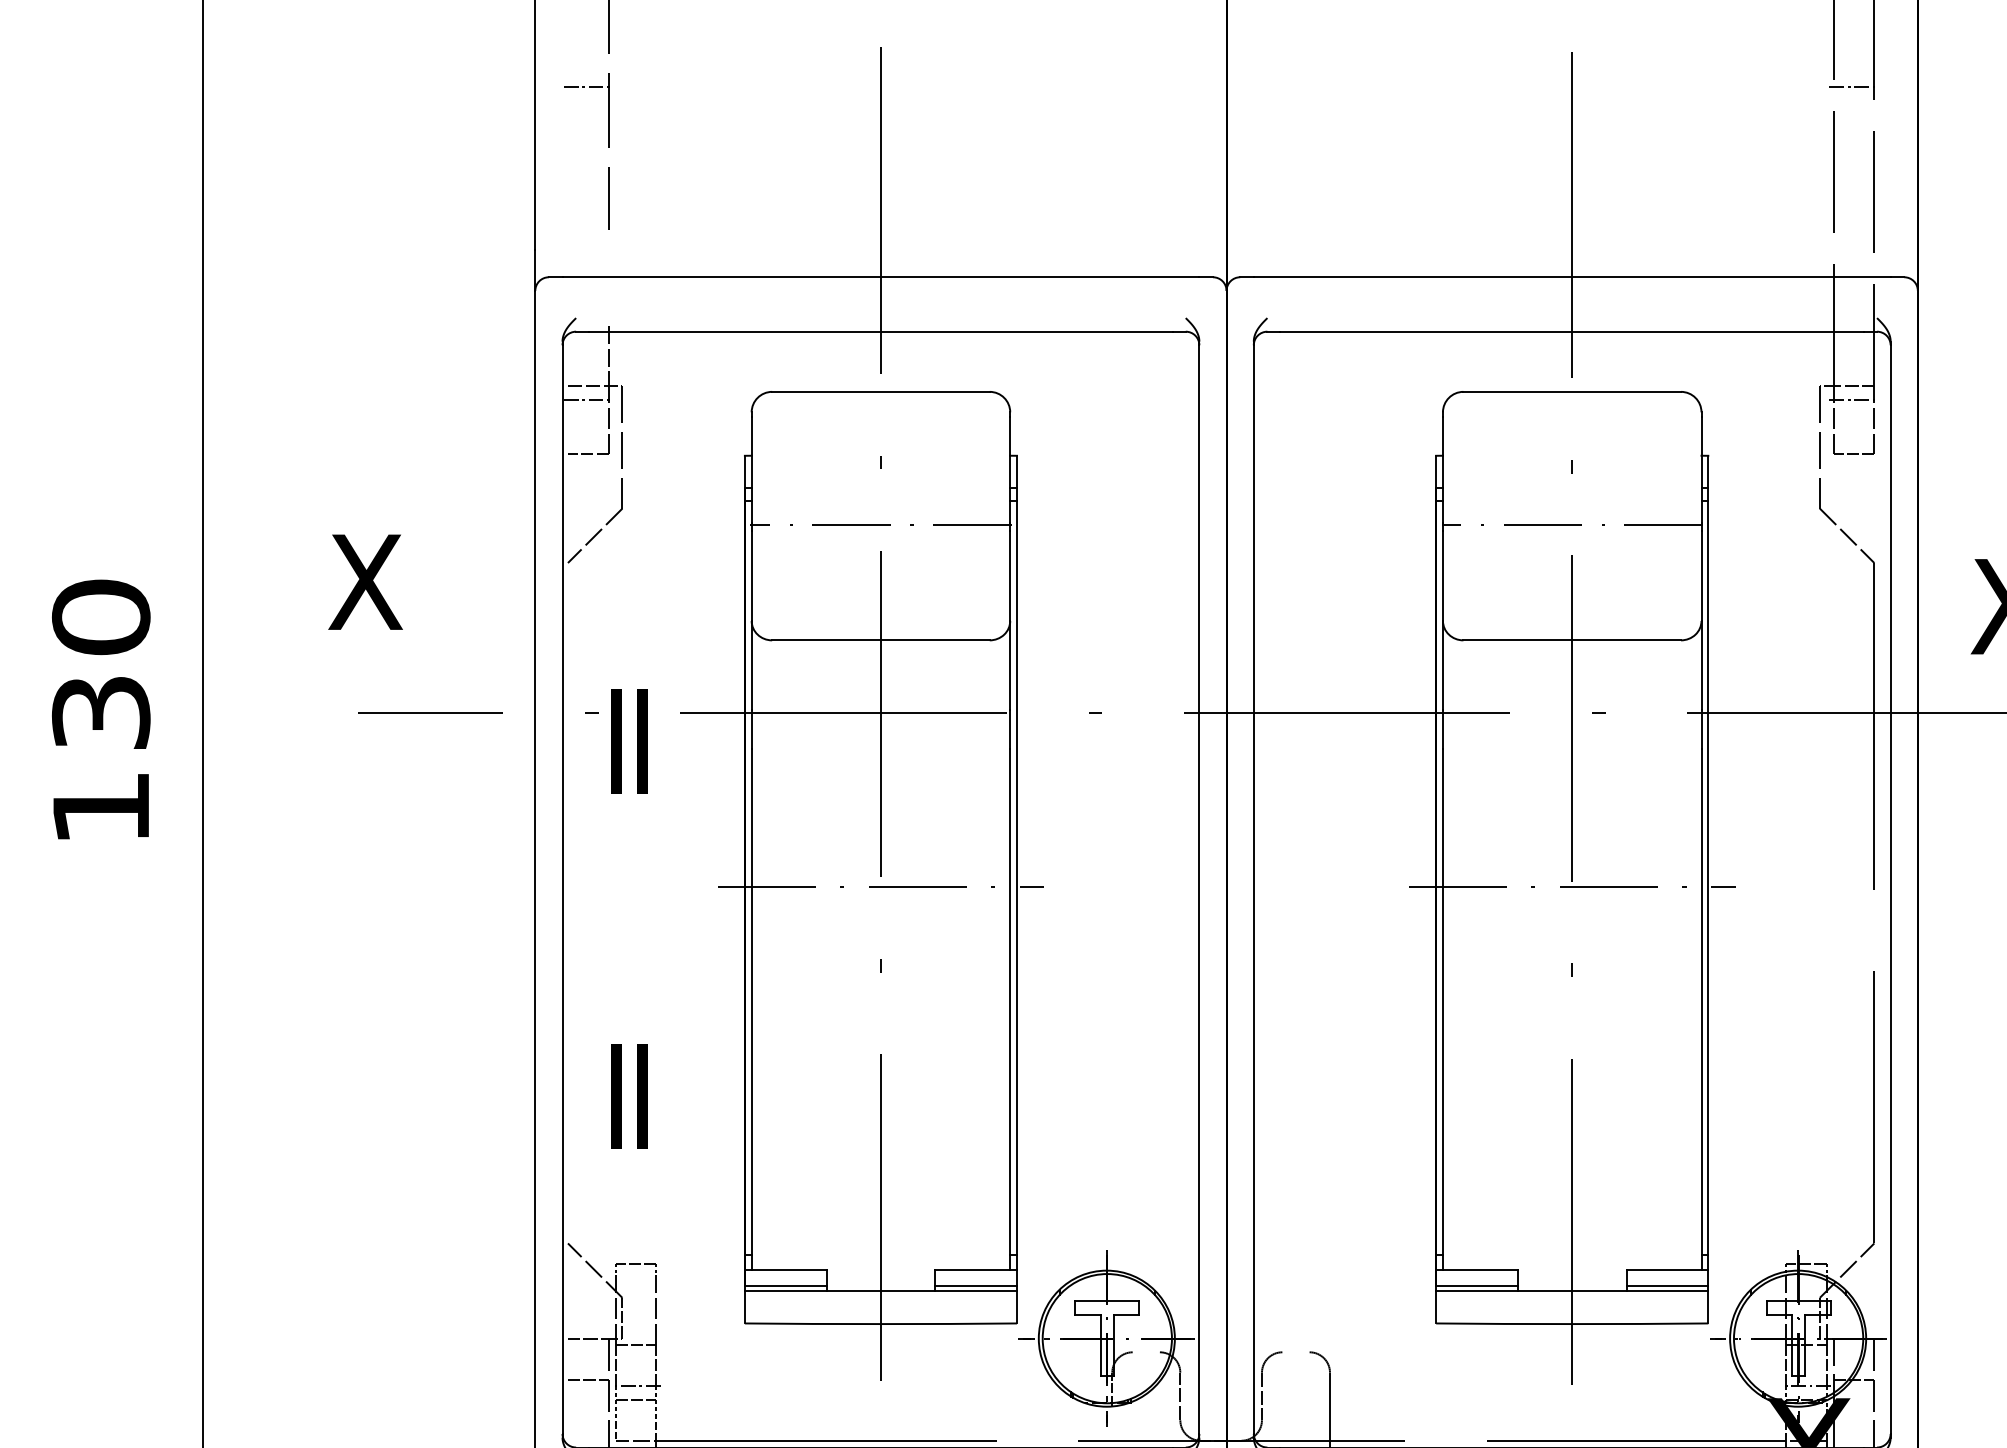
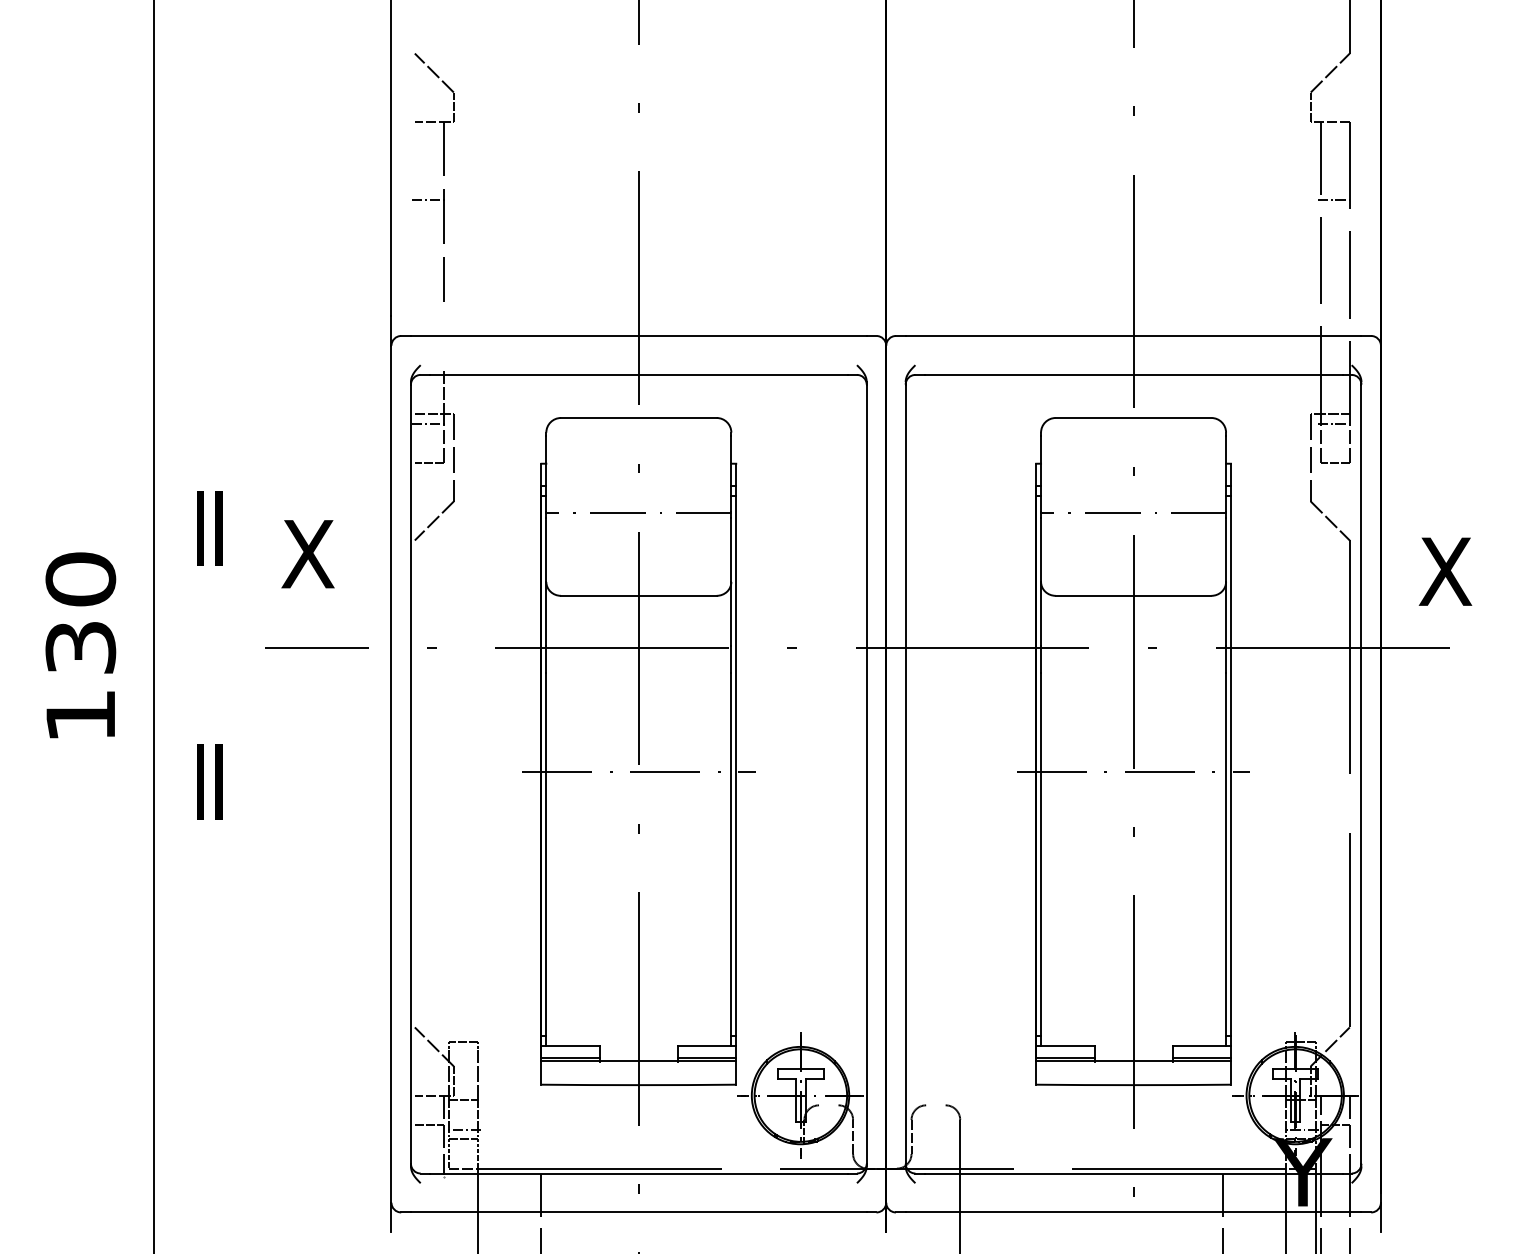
text: (364, 582) -> (307, 554), moved
text: (628, 919) -> (209, 655), moved

